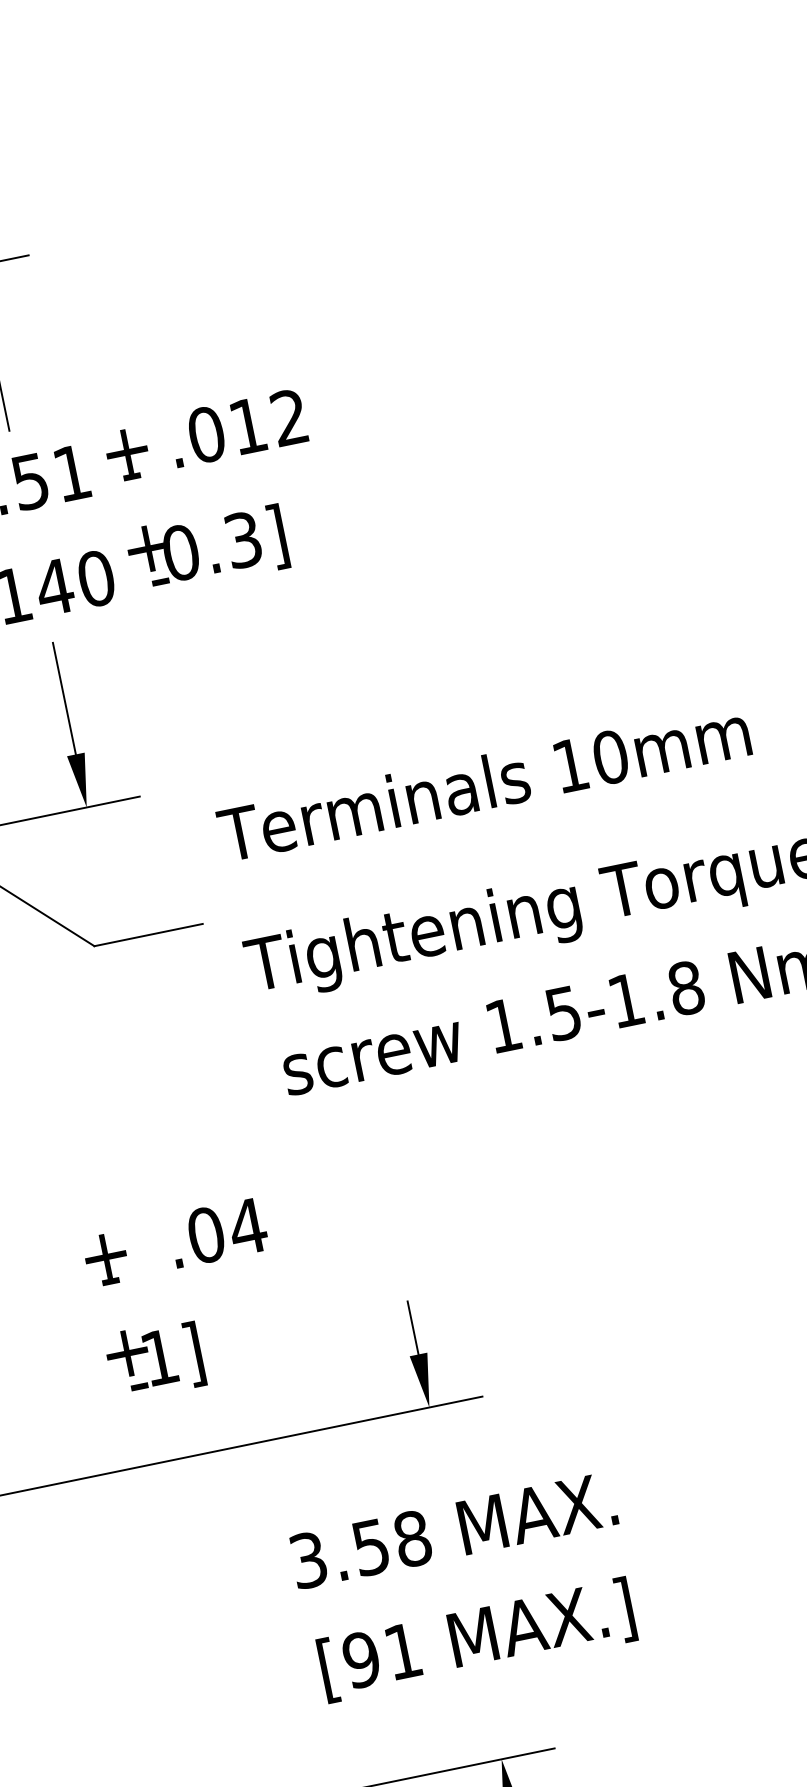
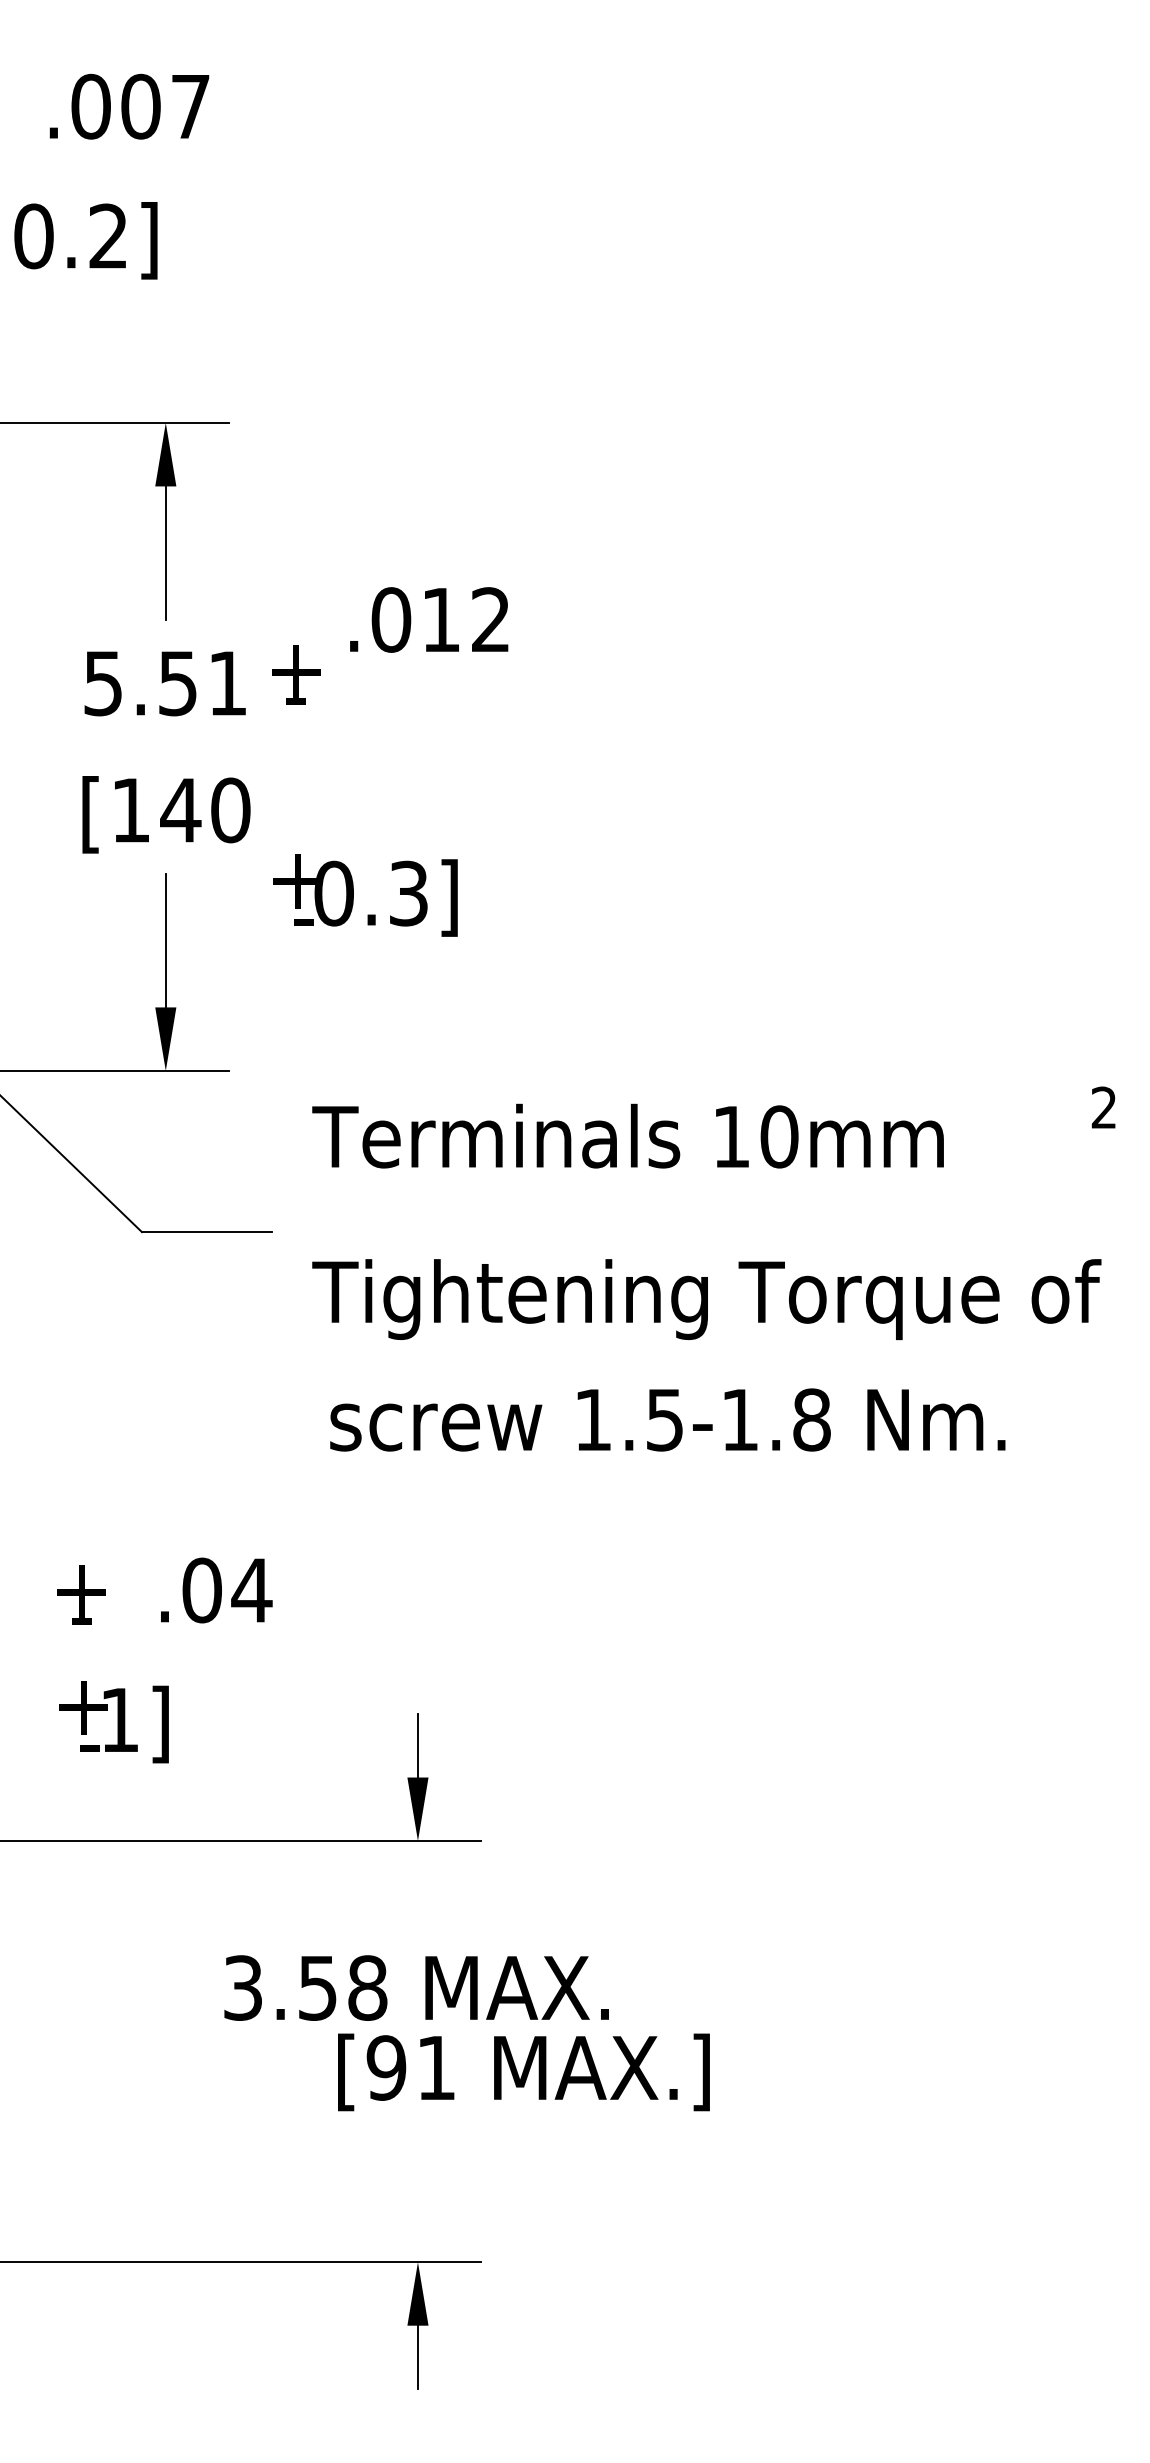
text: (238, 427) -> (429, 619), moved
text: (207, 549) -> (365, 895), moved
text: (476, 1640) -> (523, 2072), moved

